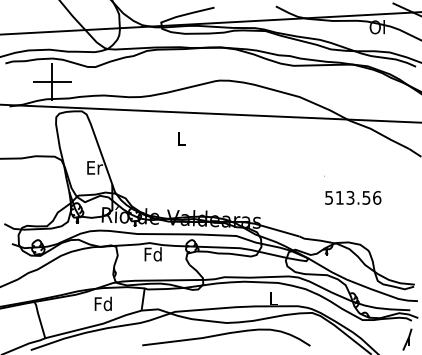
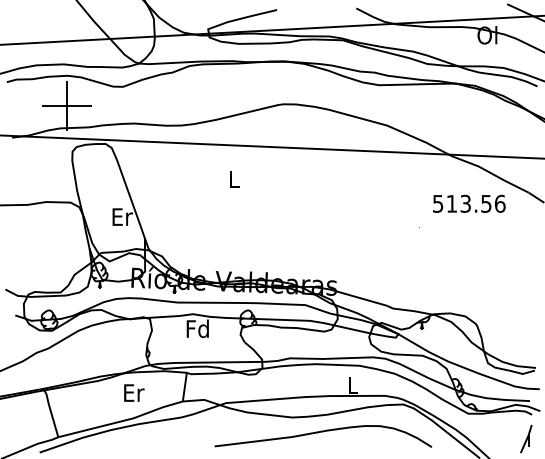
text: (353, 197) -> (469, 203), moved
text: (103, 303) -> (133, 392), Fd -> Er
curve: (226, 334) -> (323, 432), moved

